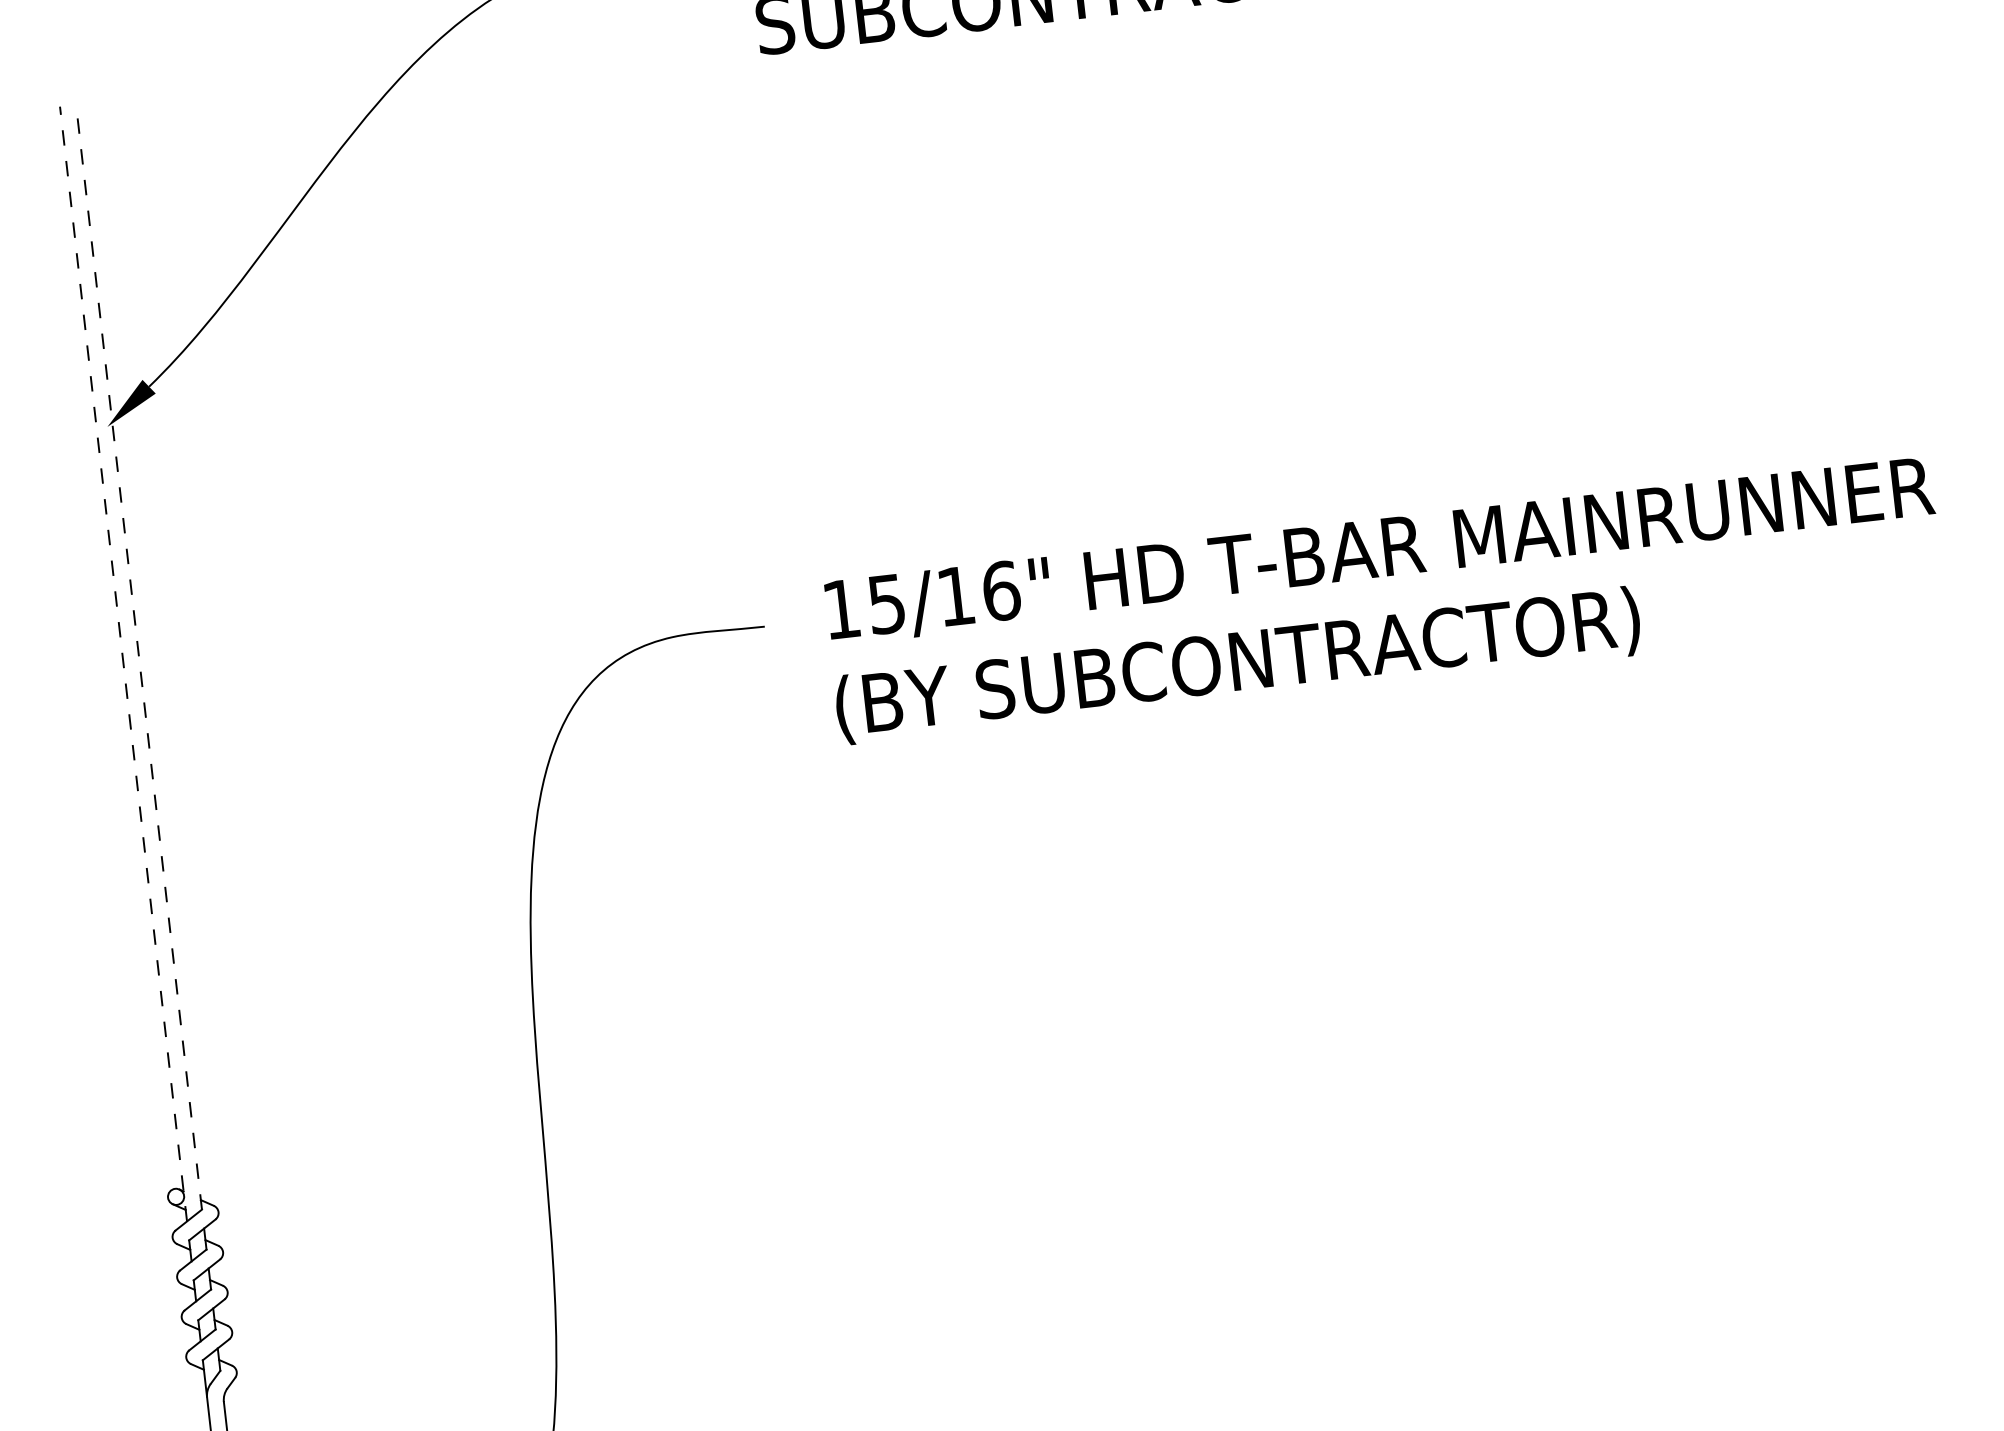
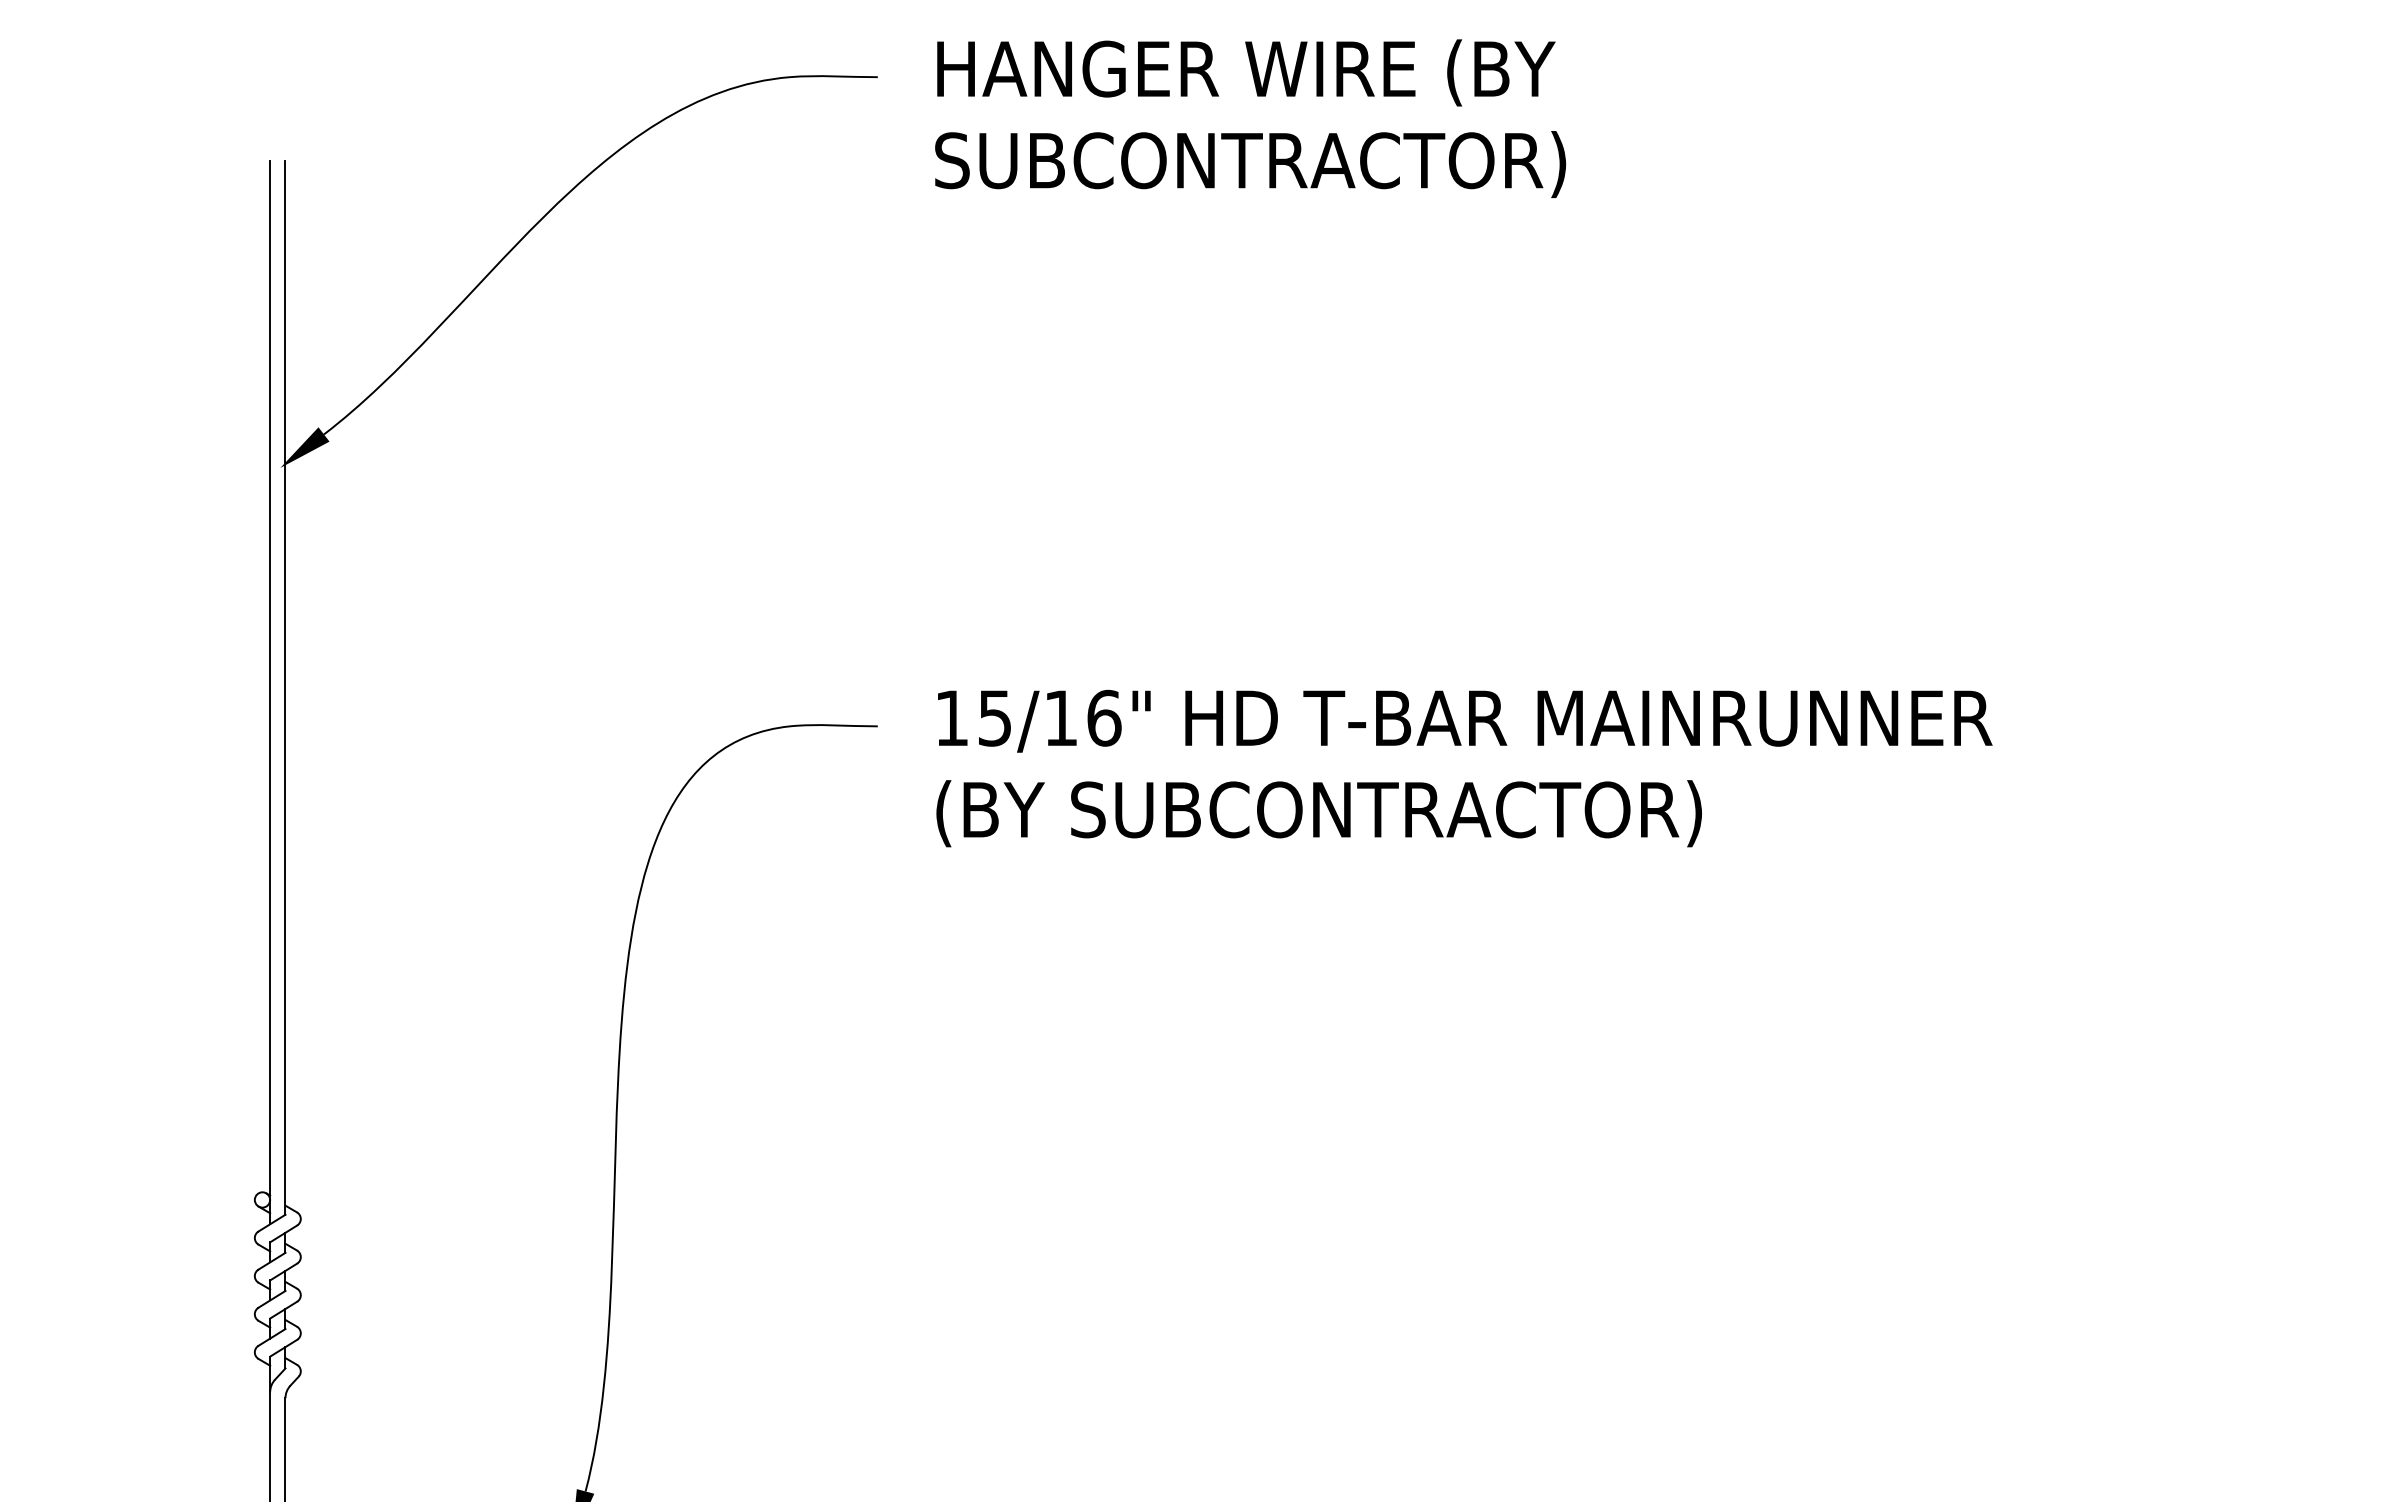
line: (139, 657) -> (285, 688), dashed -> solid
line: (123, 663) -> (270, 692), dashed -> solid

